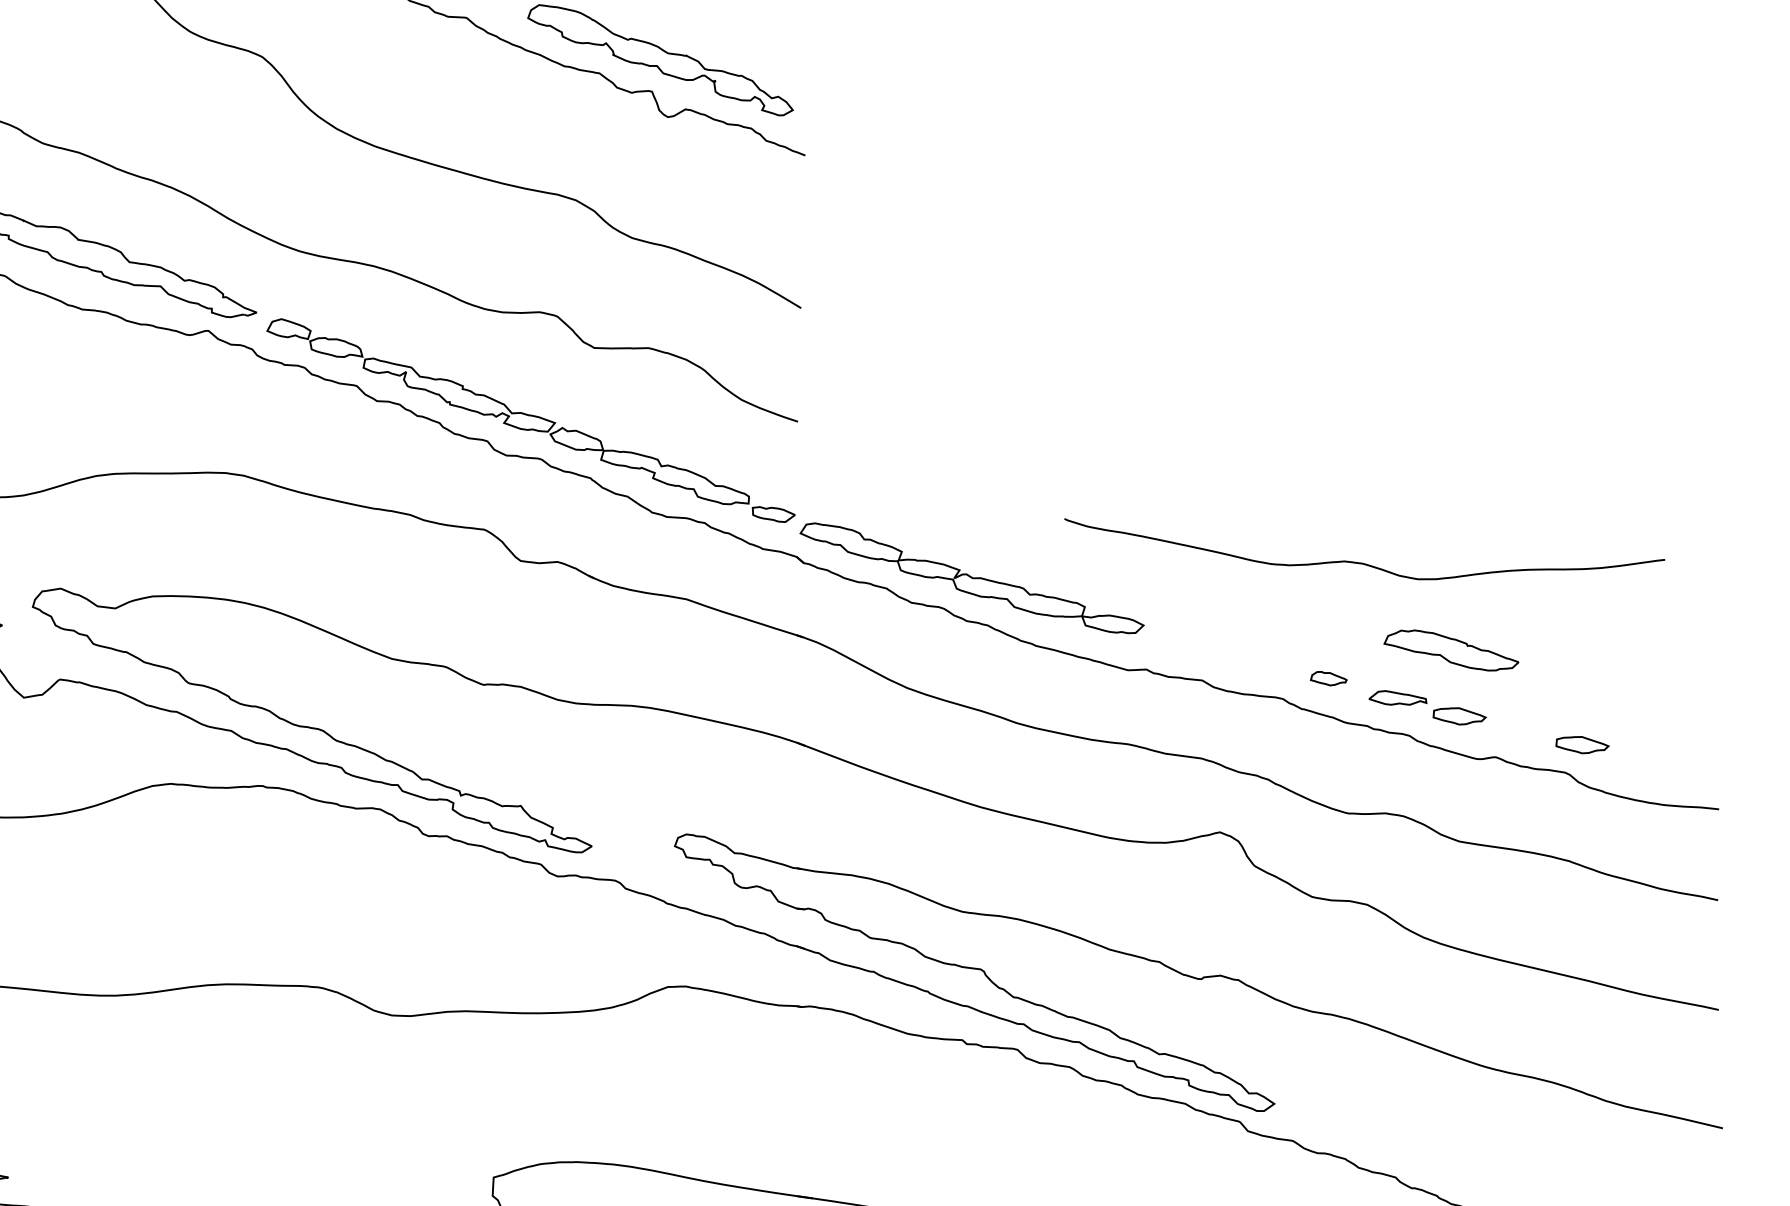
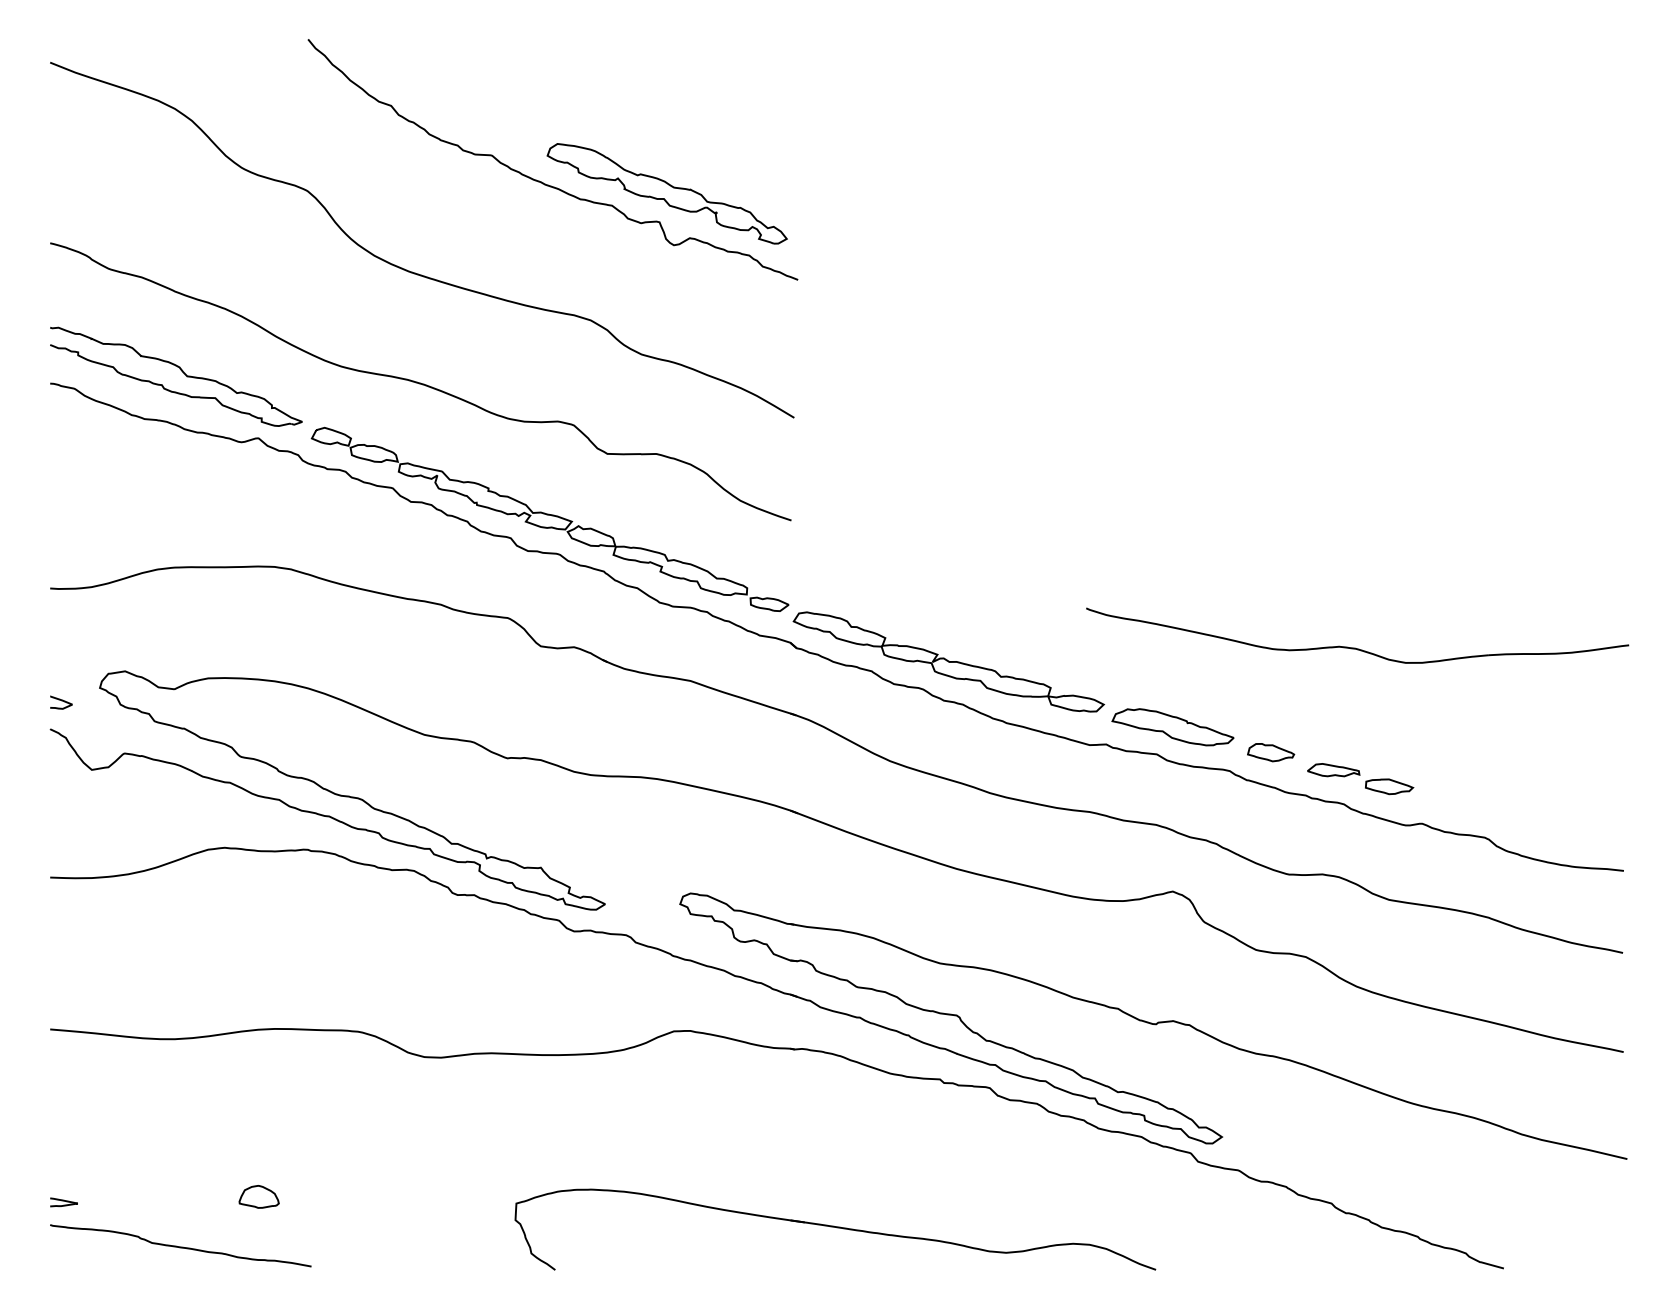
part: (1362, 562) -> (1355, 647), moved
part: (1450, 650) -> (1172, 727), moved
part: (1329, 678) -> (1271, 752), size x1.43
part: (1582, 744) -> (1500, 812), removed
part: (208, 1169) -> (258, 1196), added

